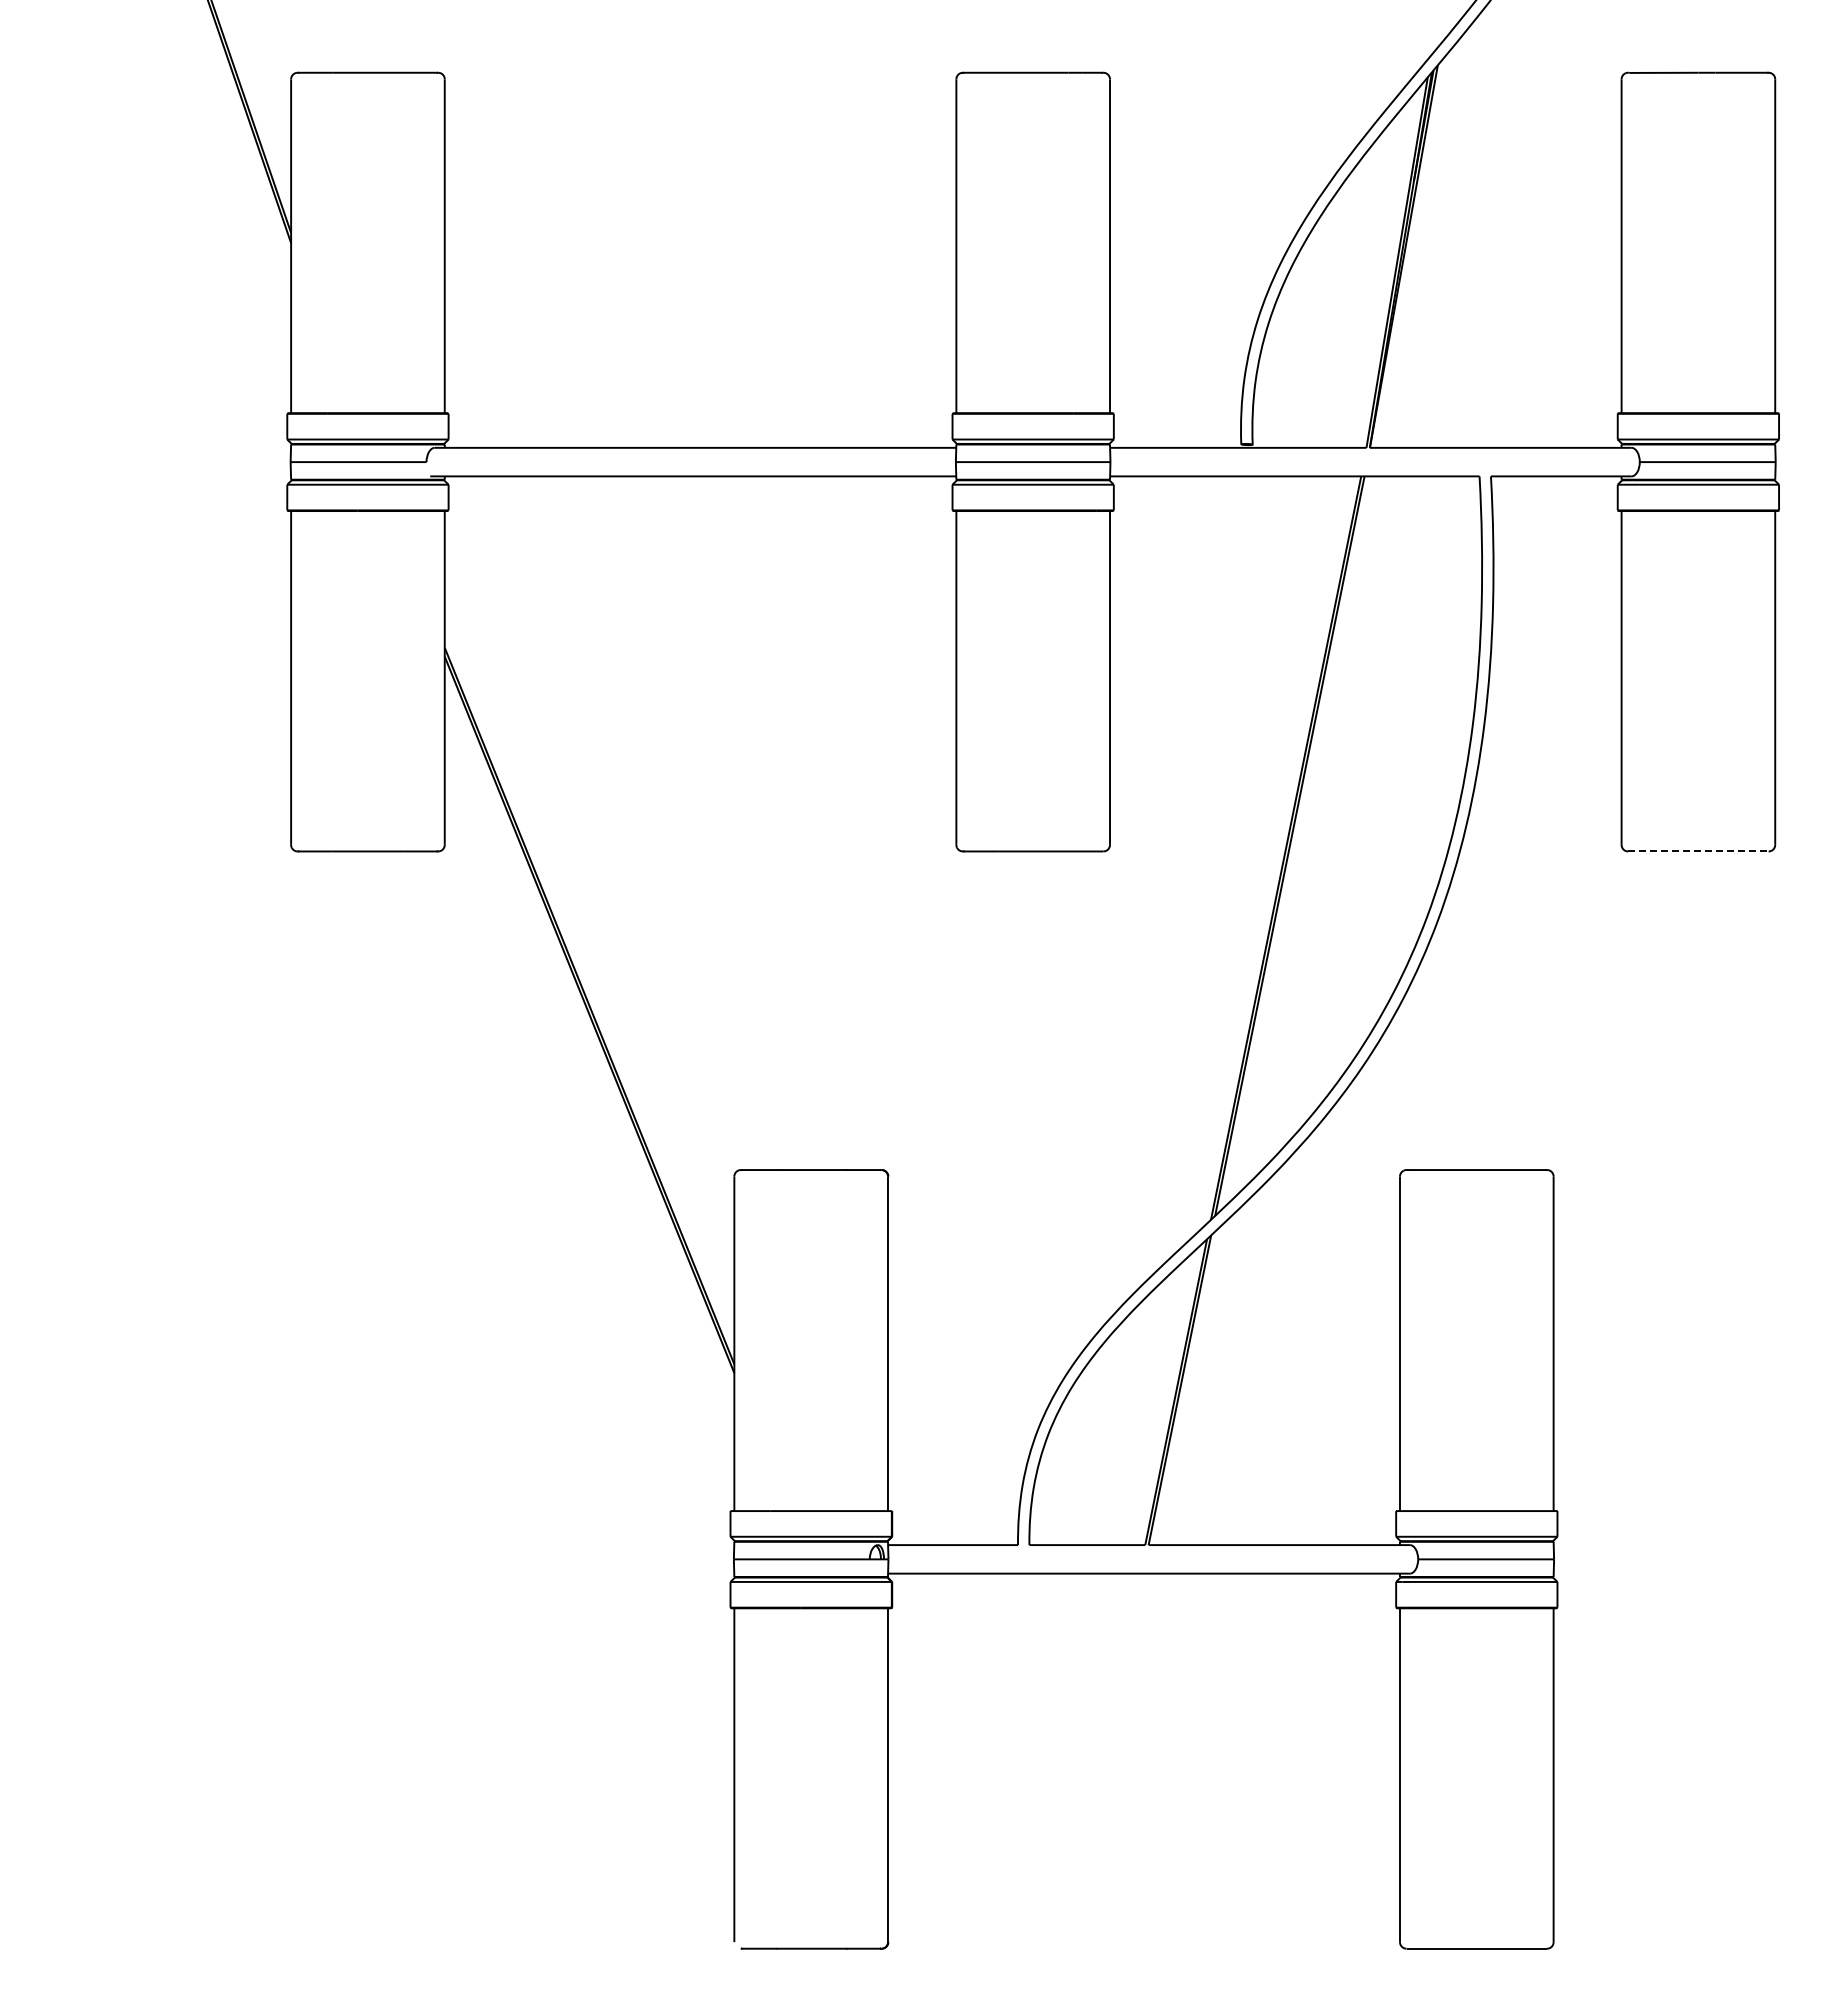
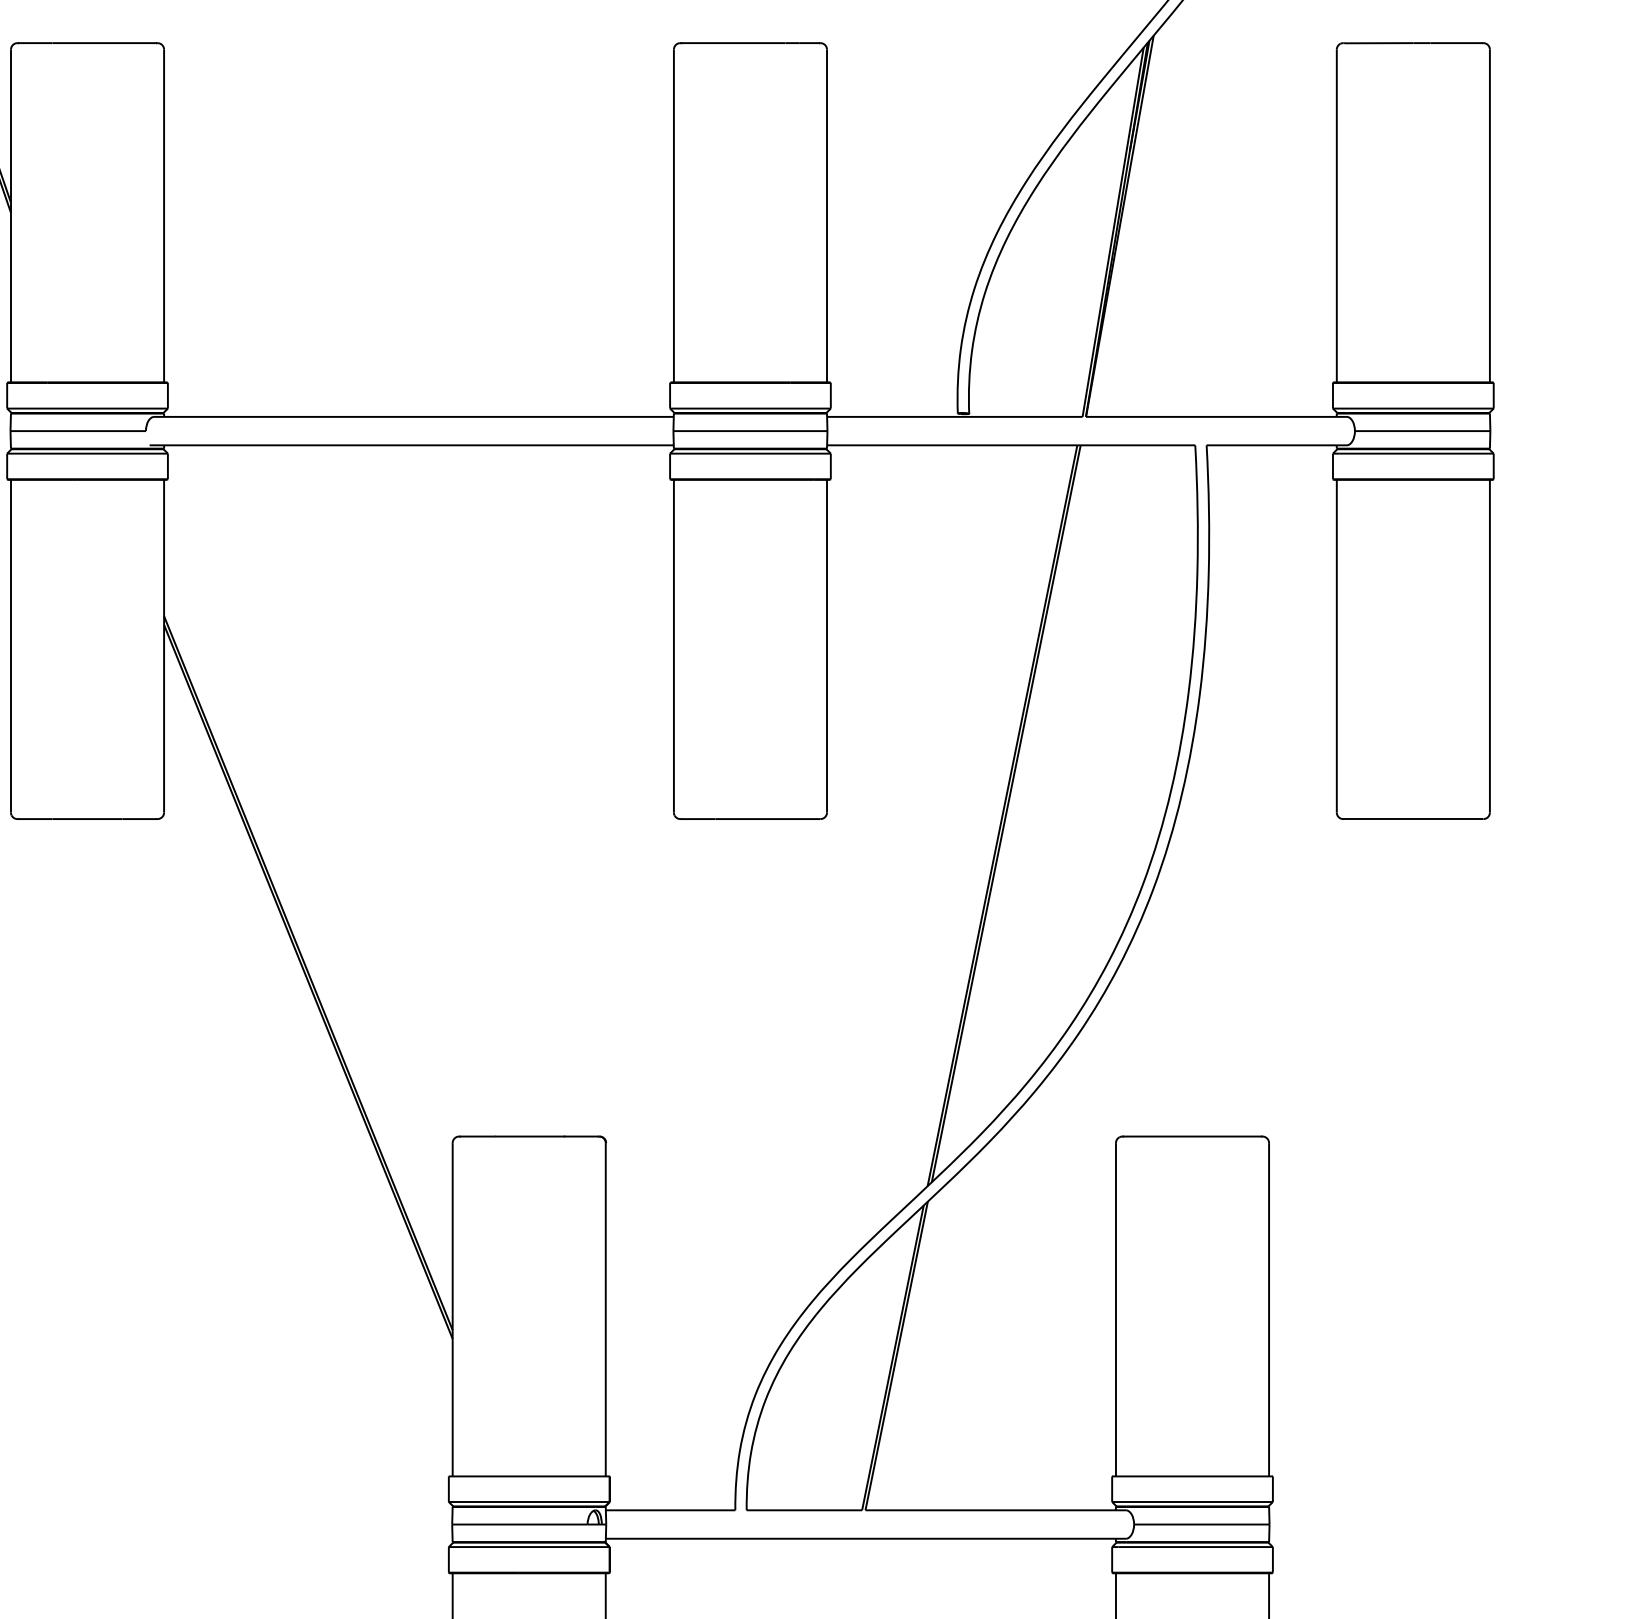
line: (1698, 851) -> (1413, 819), dashed -> solid

